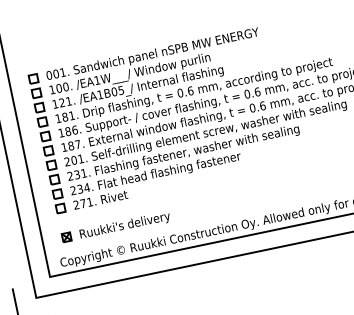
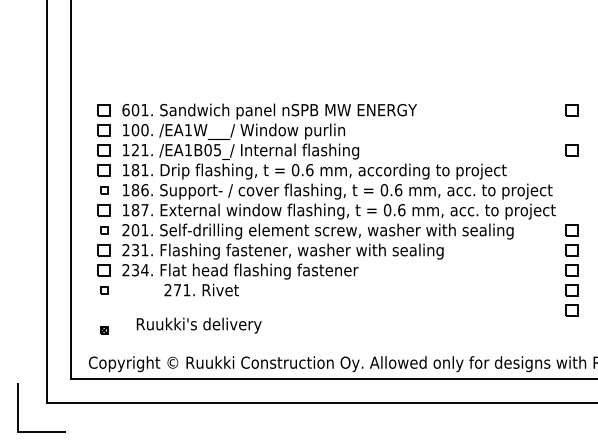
text: (48, 75) -> (125, 109), 001. -> 601.
part: (45, 136) -> (103, 190), size x0.6
part: (51, 165) -> (103, 230), size x0.6
text: (100, 199) -> (201, 289), moved
part: (60, 208) -> (103, 290), size x0.6
text: (124, 225) -> (198, 325), moved
part: (66, 237) -> (103, 330), size x0.6

